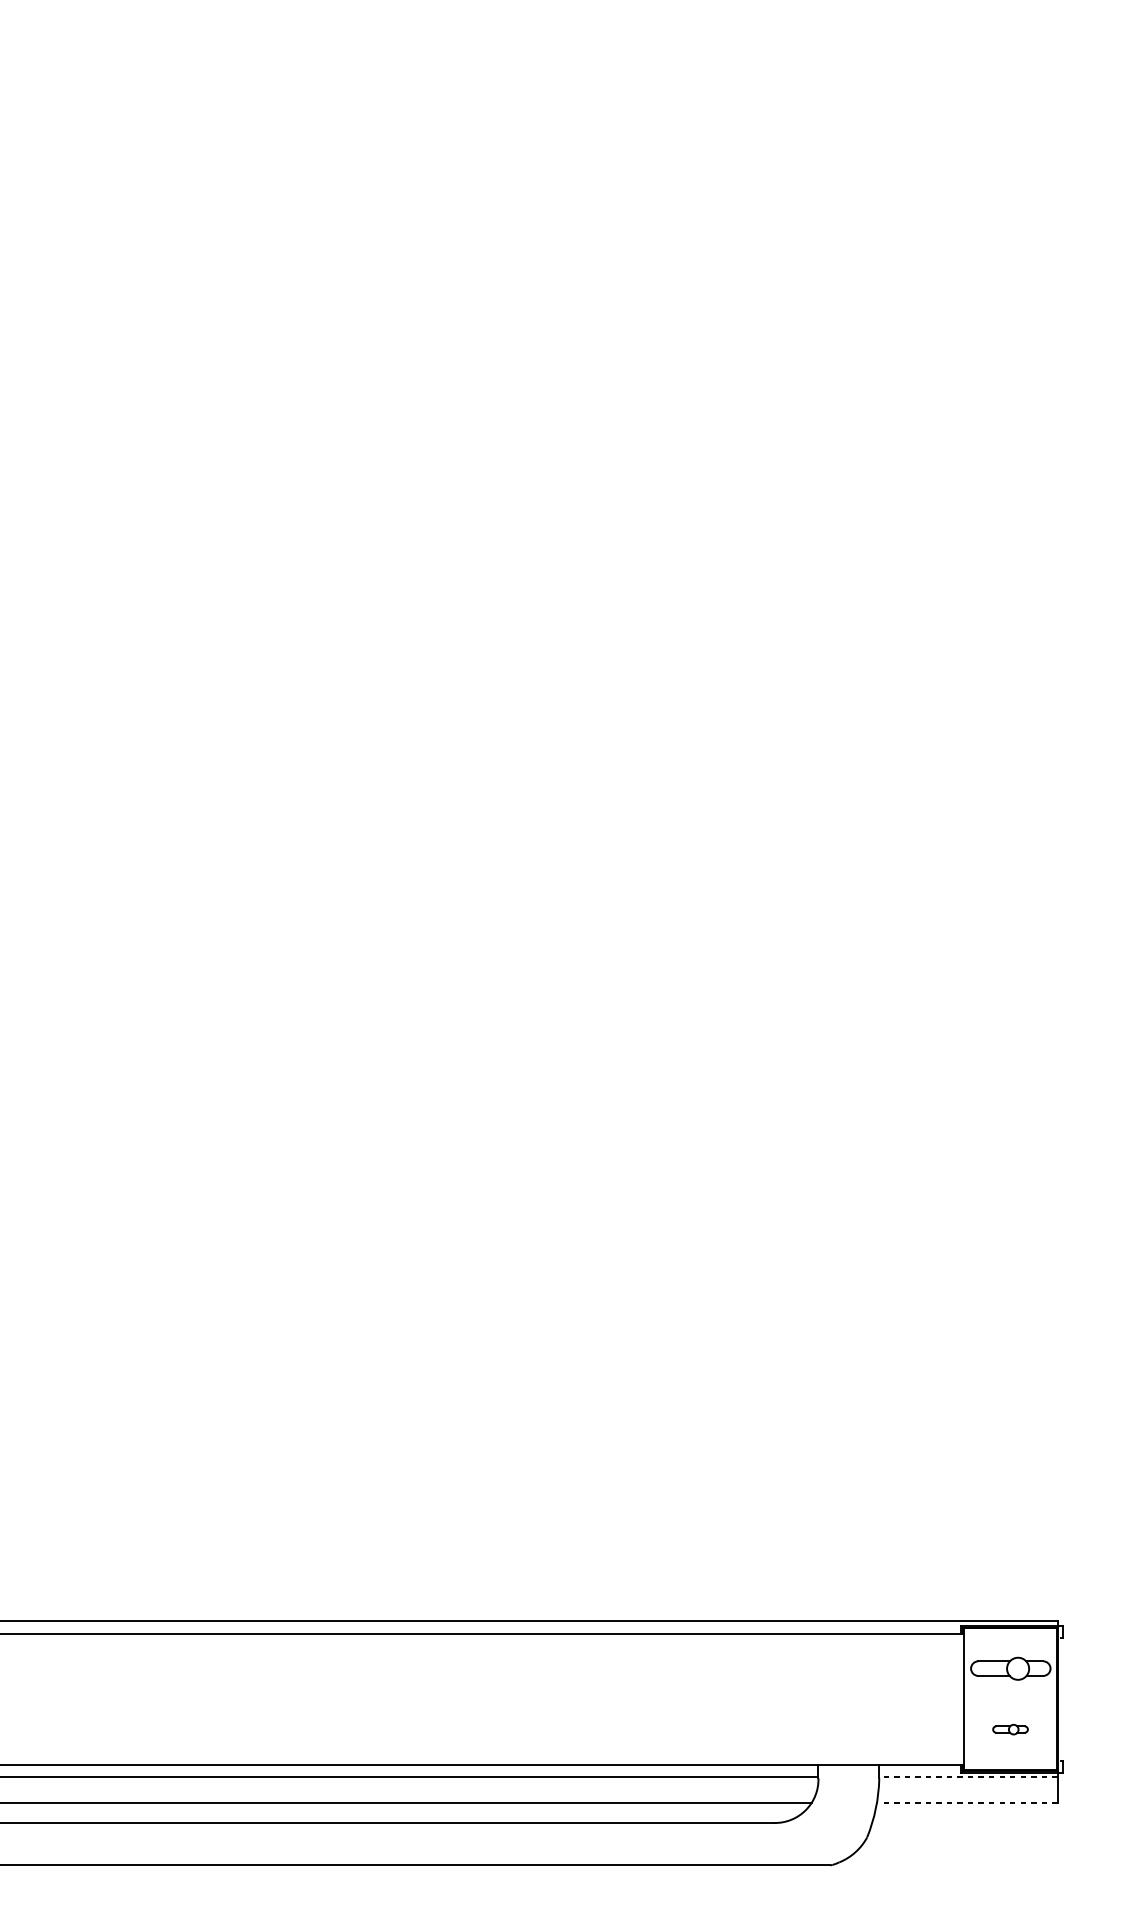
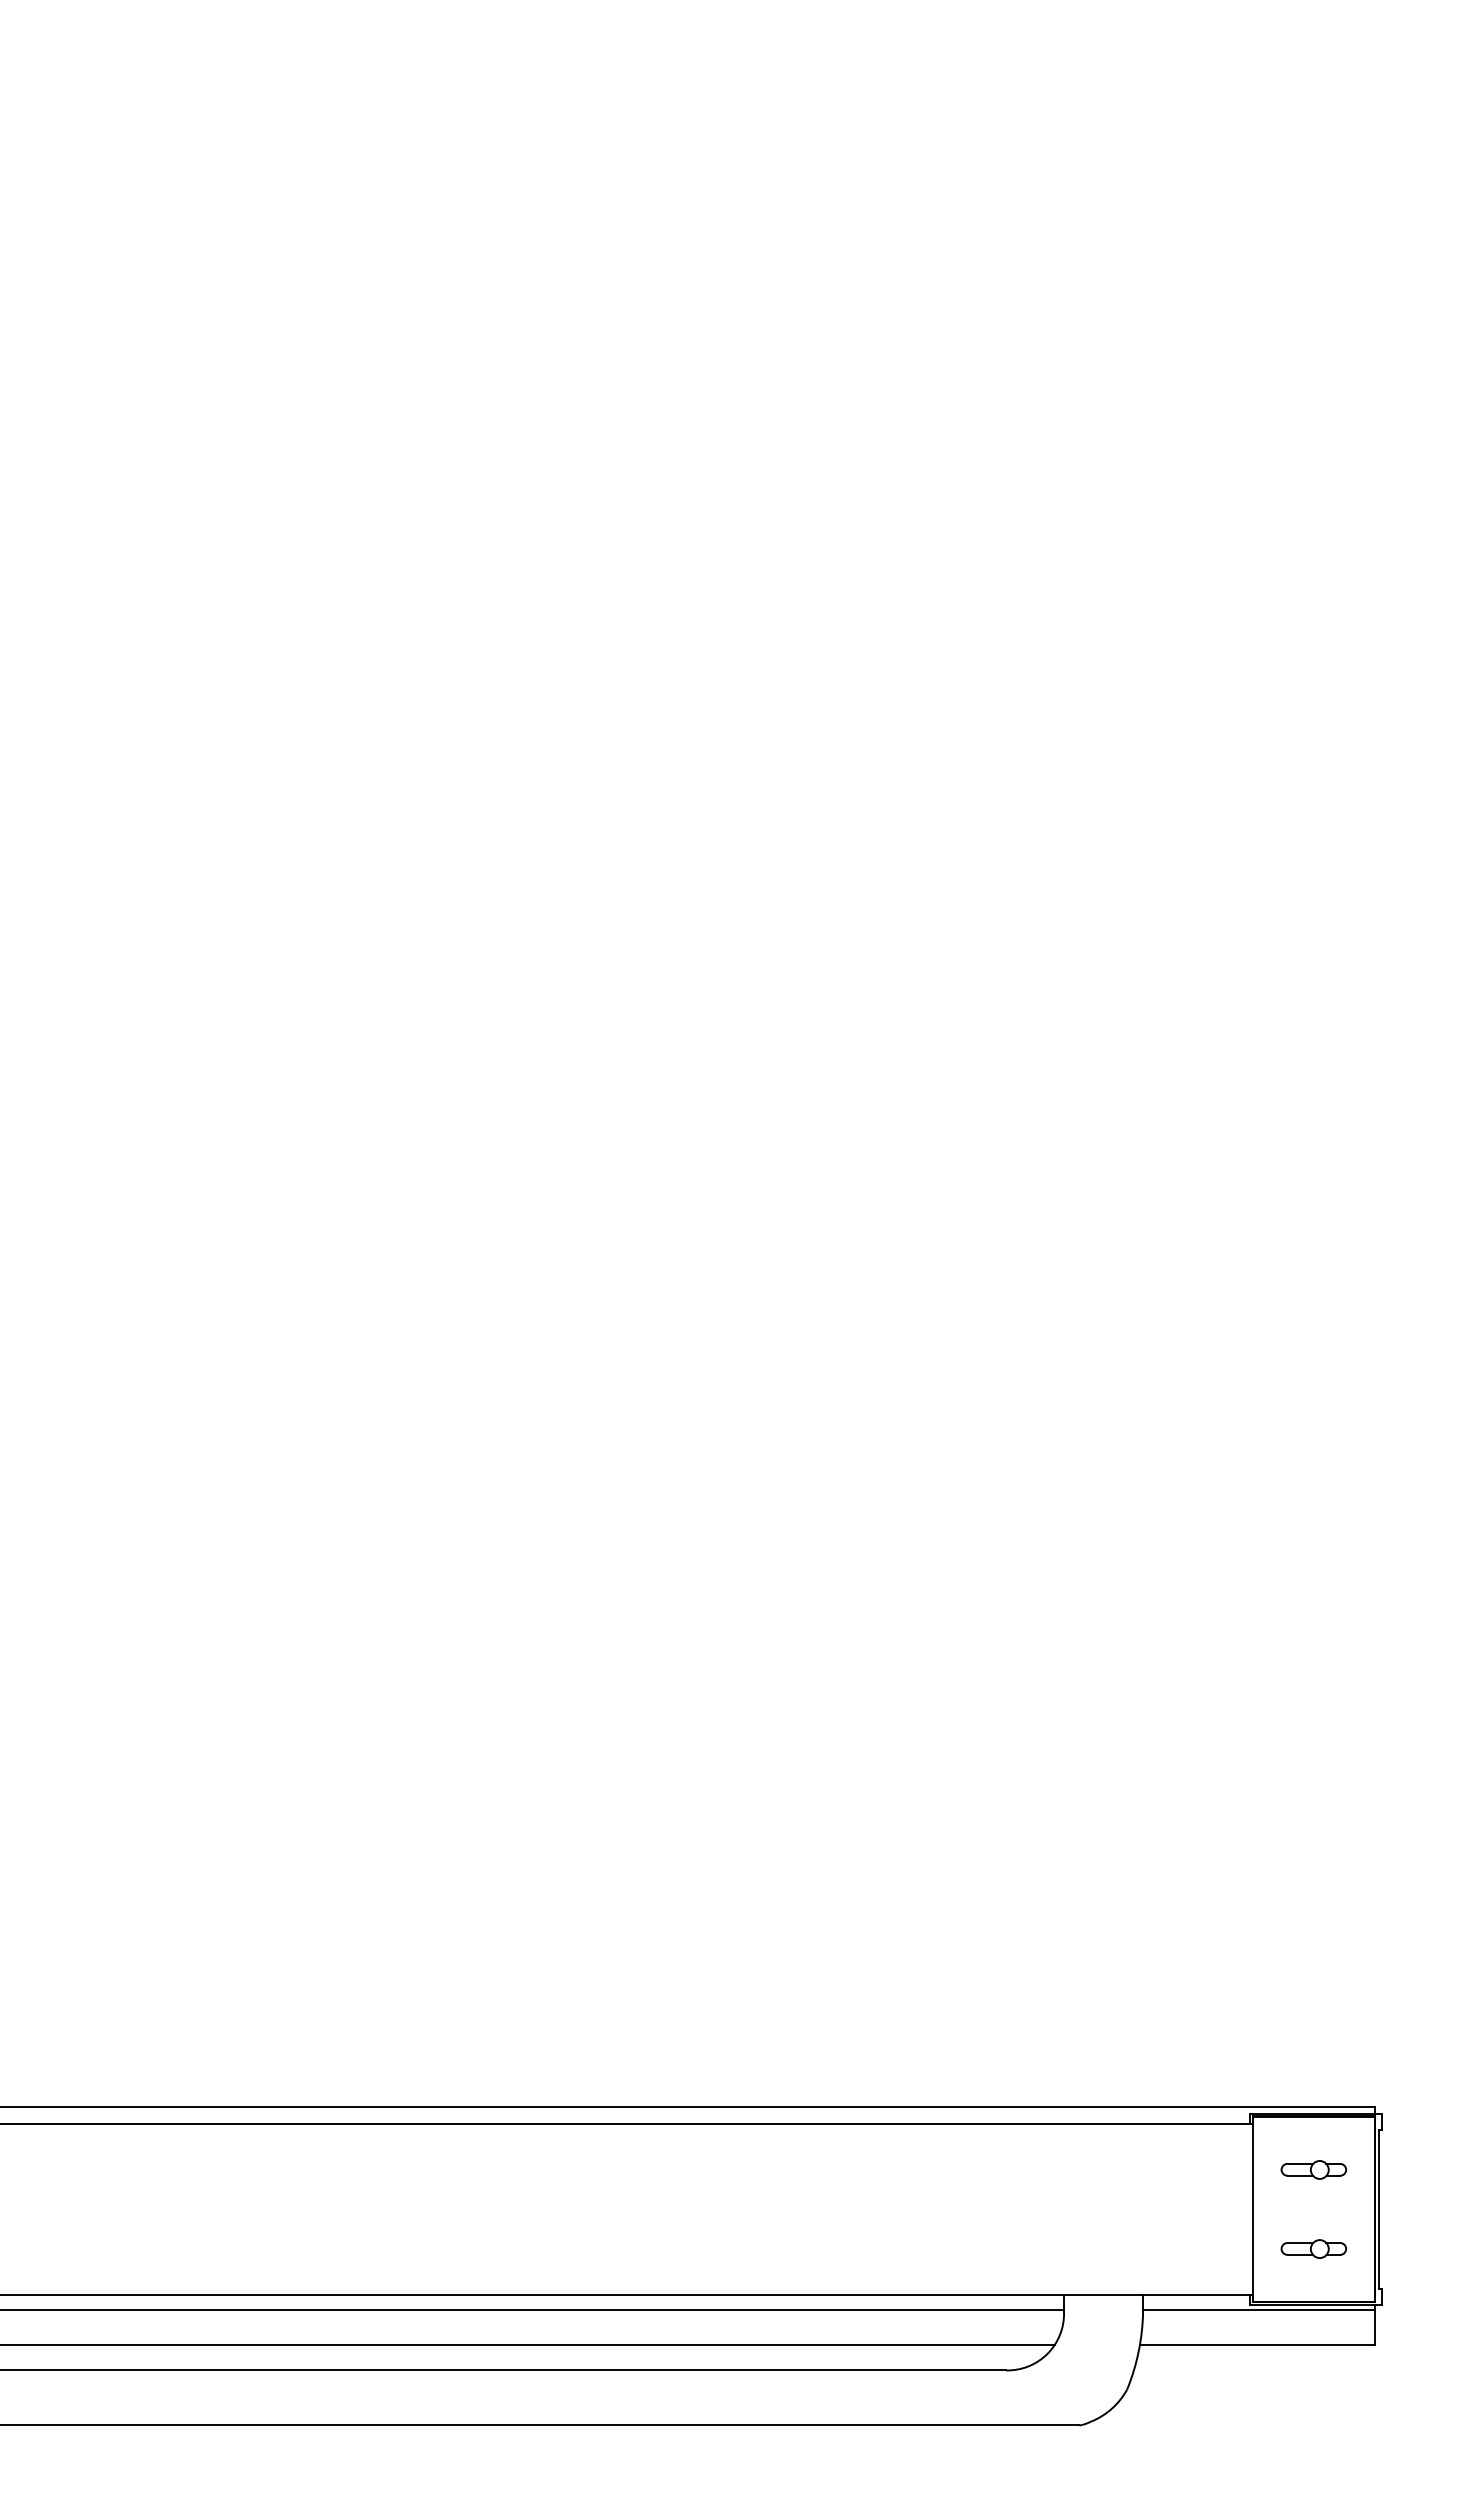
part: (1010, 1668) -> (1313, 2169), size x0.62
line: (1061, 1699) -> (1379, 2209), added
part: (1010, 1729) -> (1313, 2248), size x1.43
line: (968, 1776) -> (1259, 2310), dashed -> solid
line: (966, 1803) -> (1256, 2344), dashed -> solid

